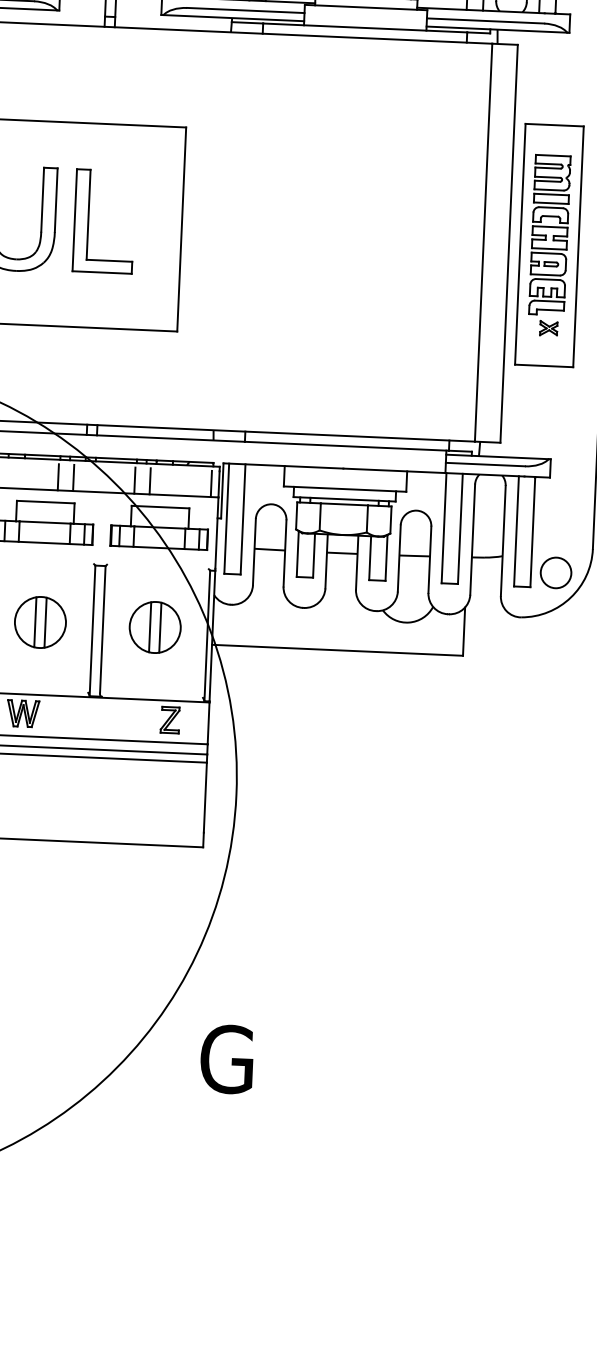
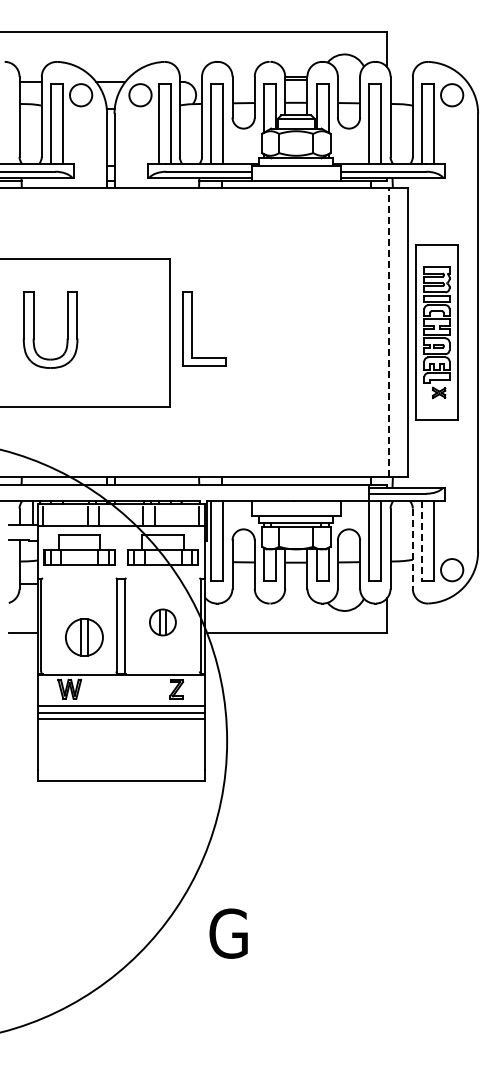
part: (88, 219) -> (192, 328), moved
line: (484, 242) -> (389, 332), solid -> dashed
line: (517, 531) -> (422, 541), solid -> dashed
line: (502, 542) -> (412, 549), solid -> dashed
part: (40, 622) -> (84, 637), moved
part: (154, 627) -> (162, 622), size x0.7

